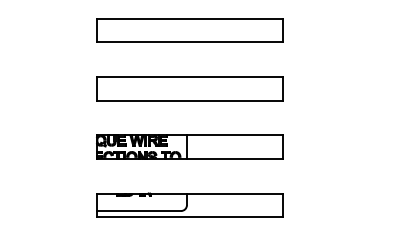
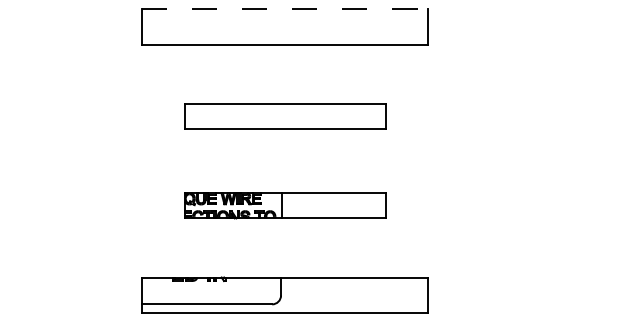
line: (189, 19) -> (284, 9), solid -> dashed
part: (189, 88) -> (284, 115), size x0.7
part: (189, 146) -> (284, 205), size x0.7

